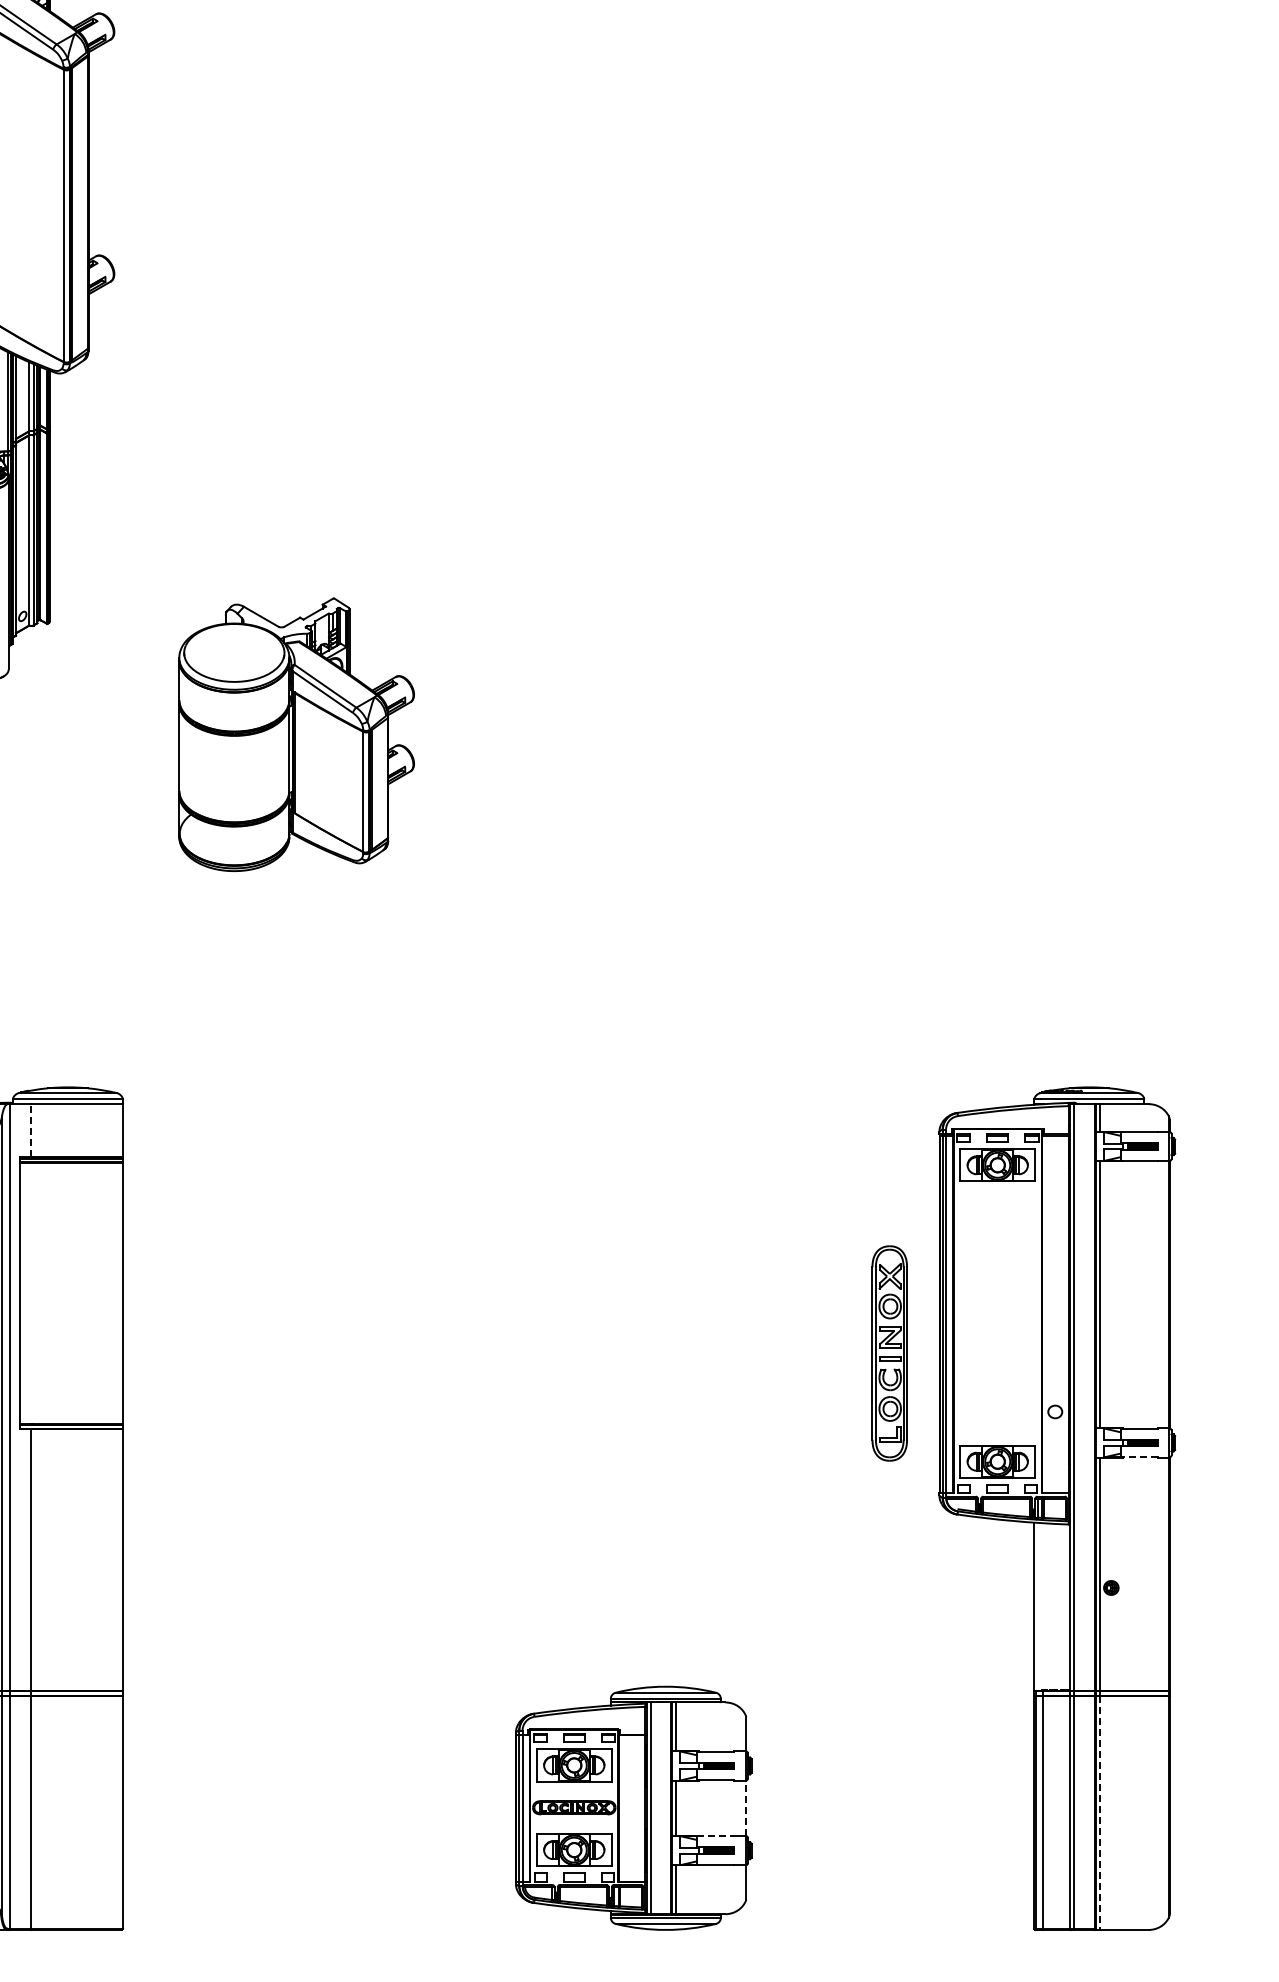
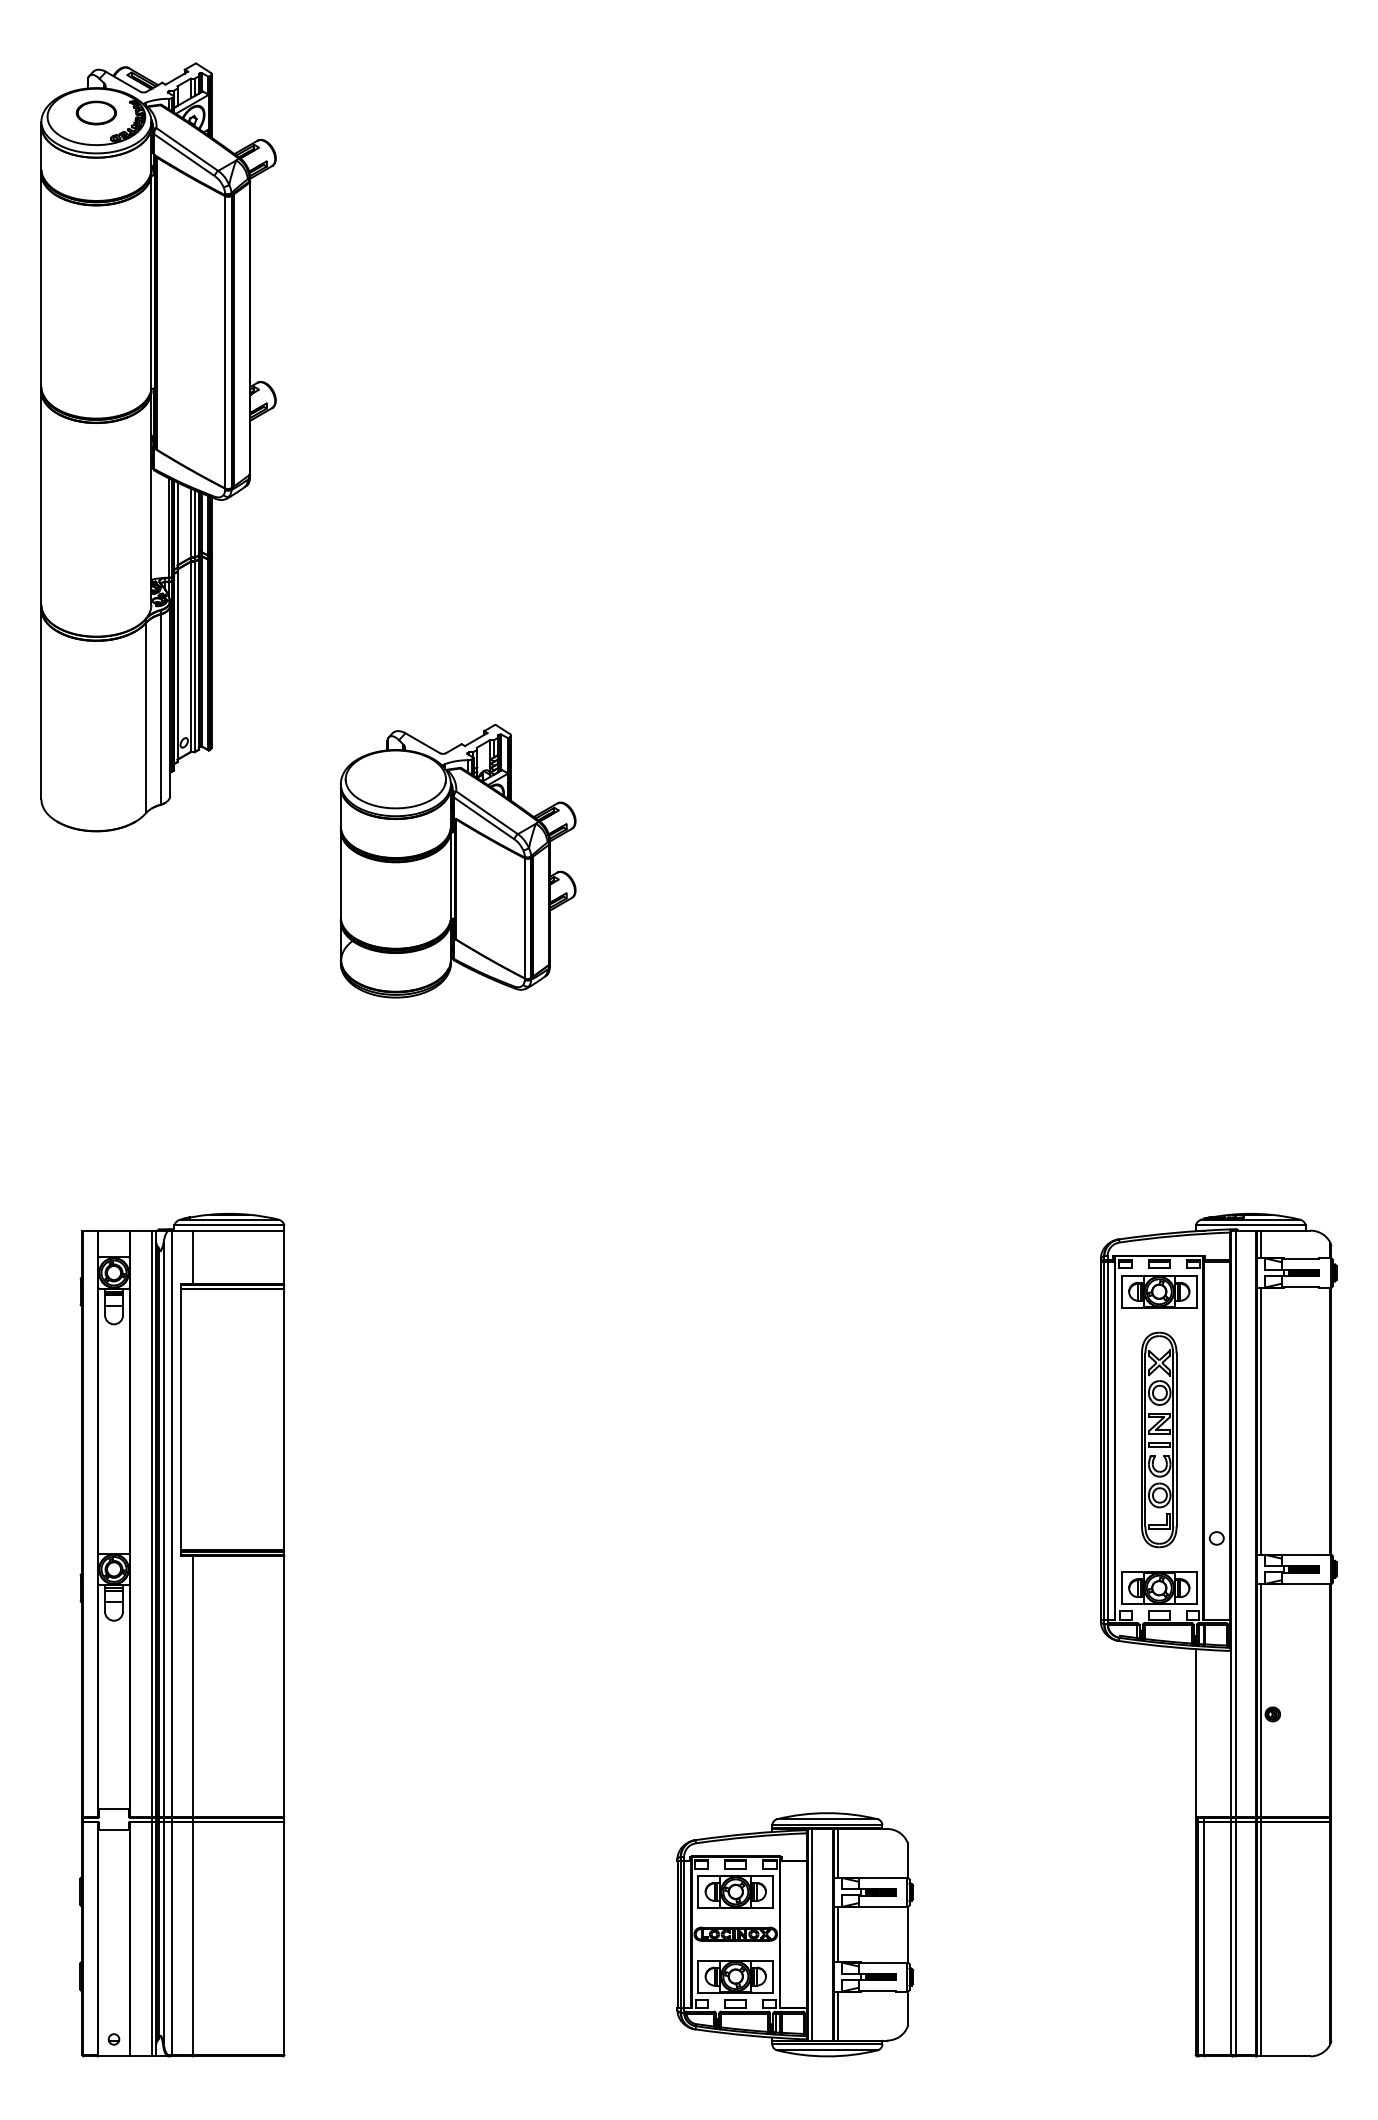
line: (30, 1130) -> (192, 1256), dashed -> solid
part: (889, 1353) -> (1159, 1439), moved
line: (1138, 1457) -> (1300, 1583), dashed -> solid
line: (745, 1808) -> (907, 1934), dashed -> solid
line: (1099, 1813) -> (1261, 1939), dashed -> solid
line: (715, 1836) -> (877, 1962), dashed -> solid

